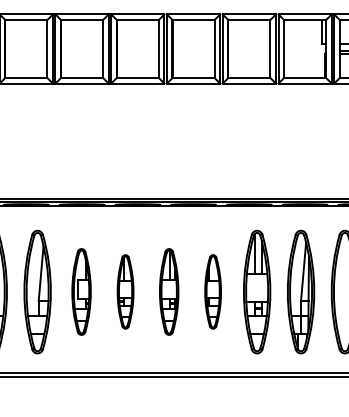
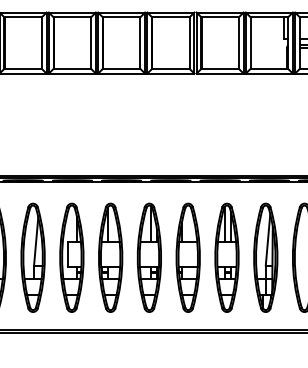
part: (81, 291) -> (71, 257), size x1.43
part: (125, 291) -> (110, 257), size x1.67
part: (168, 291) -> (148, 257), size x1.43
part: (212, 291) -> (187, 257), size x1.67

